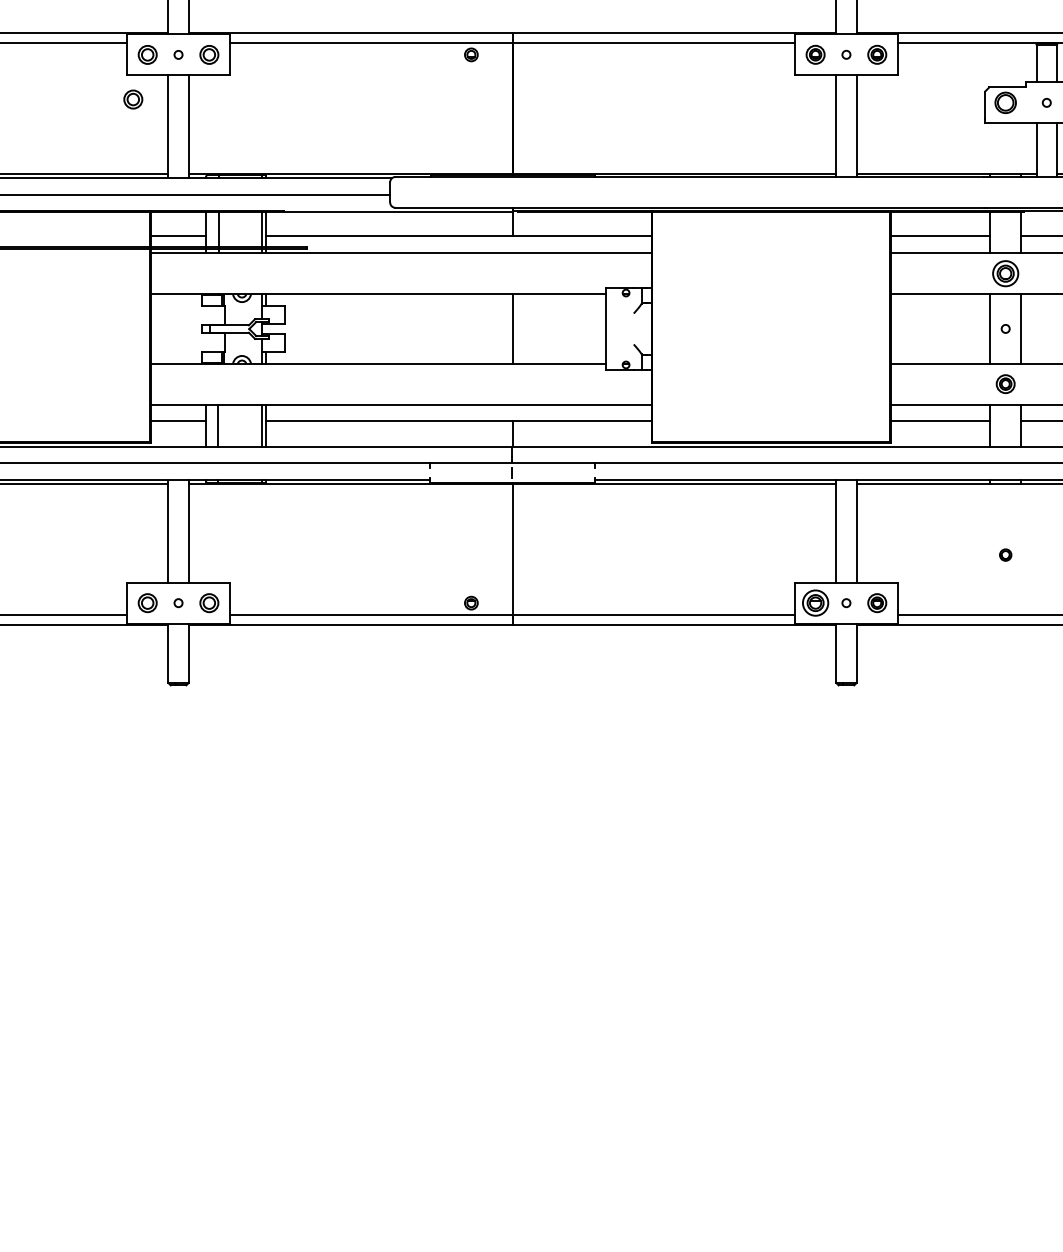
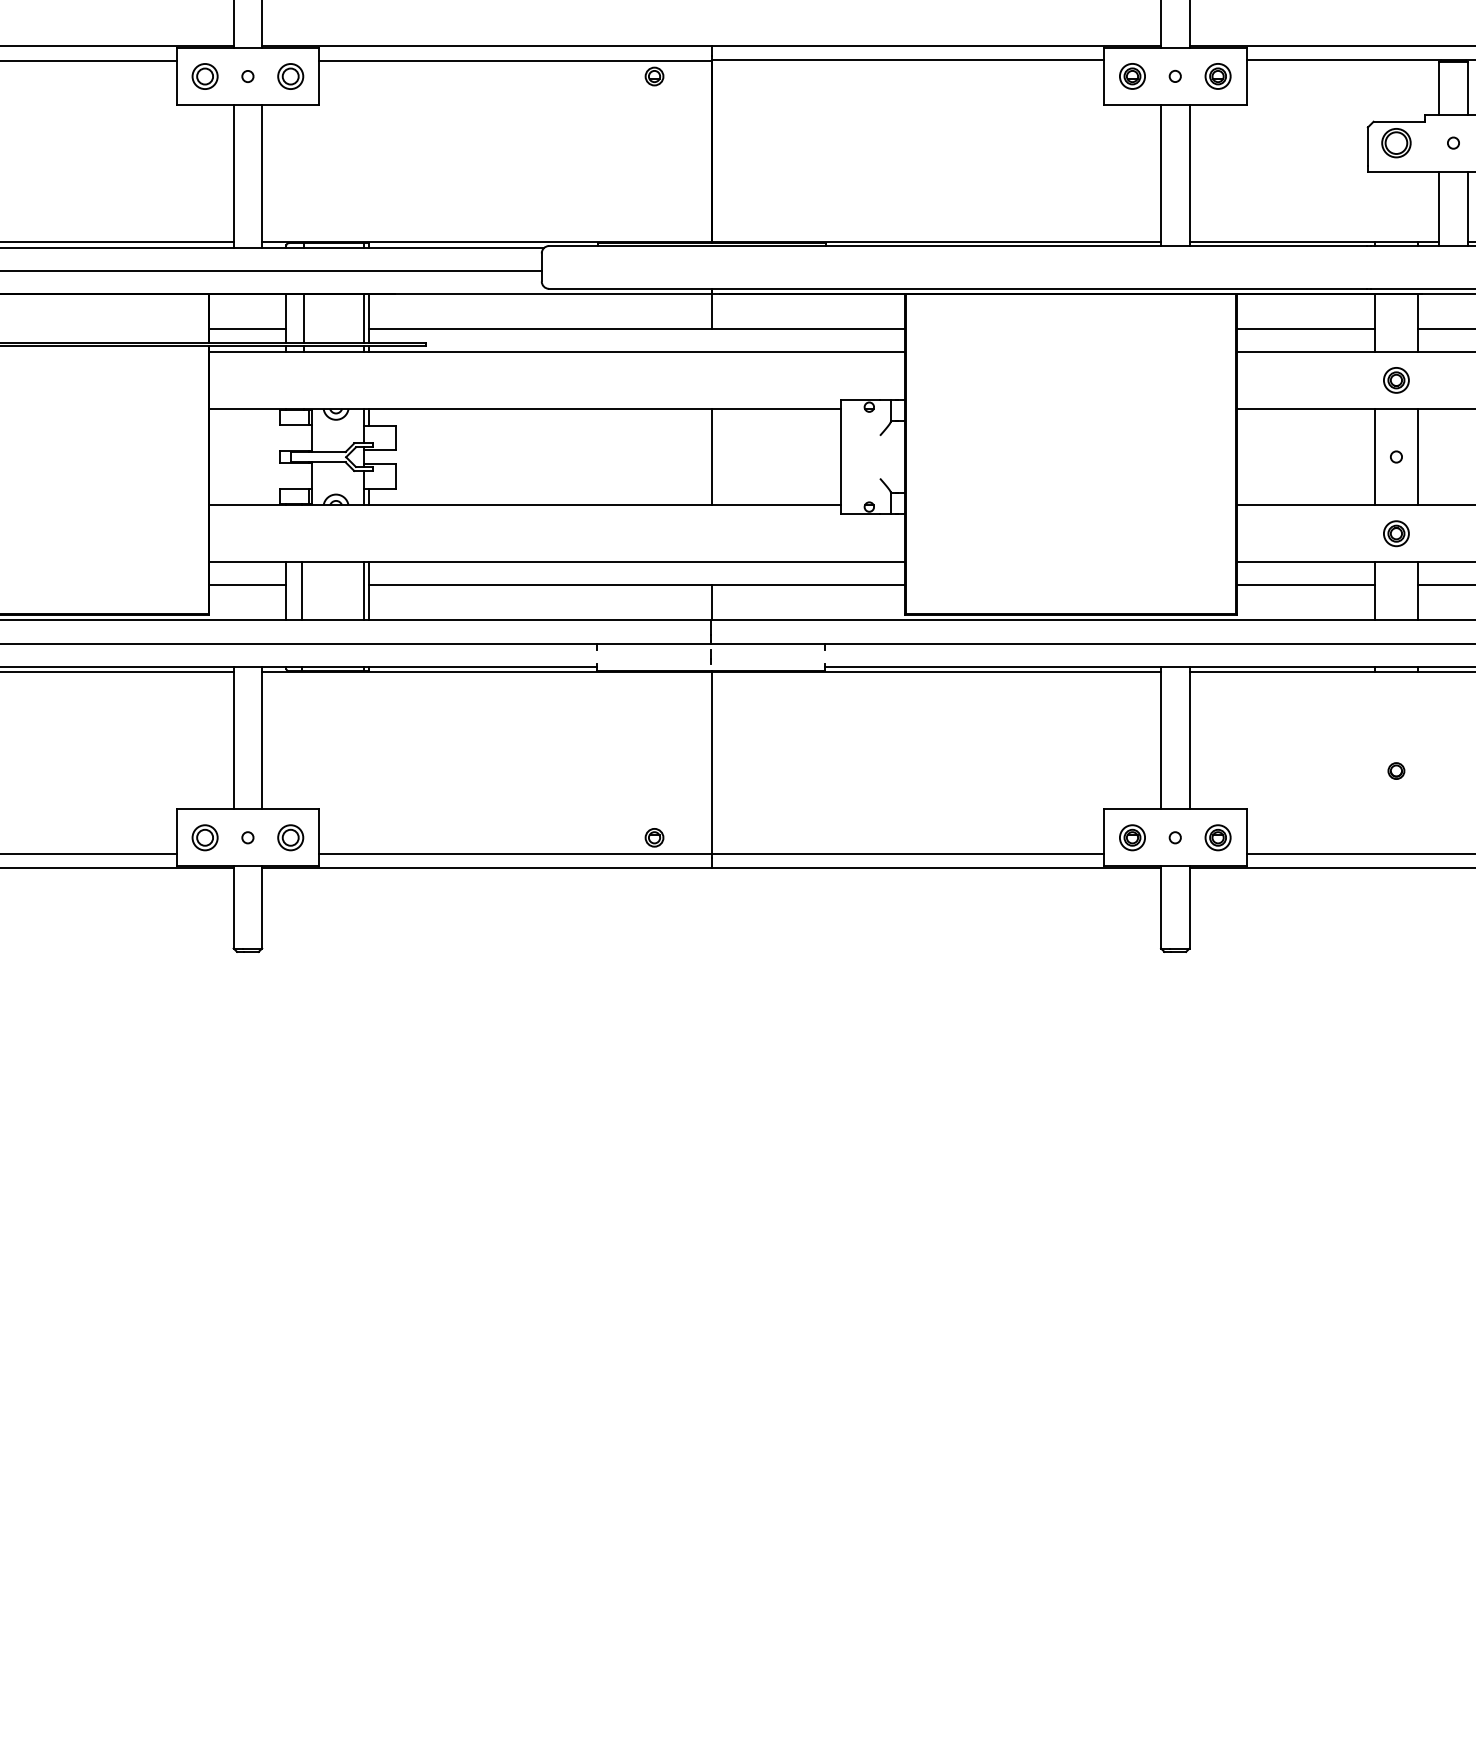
part: (132, 99) -> (184, 138), removed
part: (1005, 273) -> (1396, 380), size x0.71
part: (815, 602) -> (1132, 837), size x0.71

